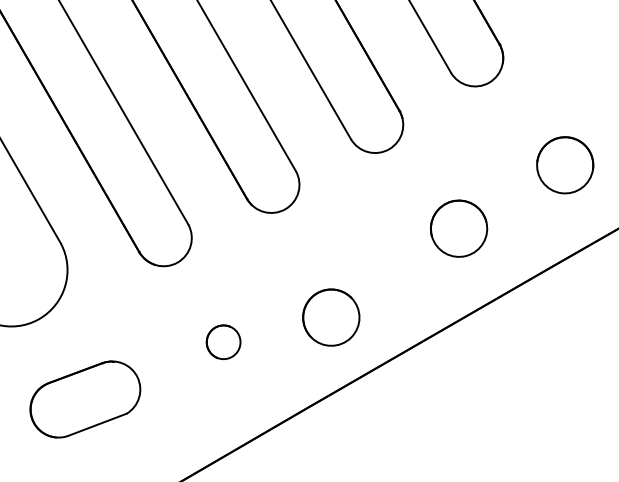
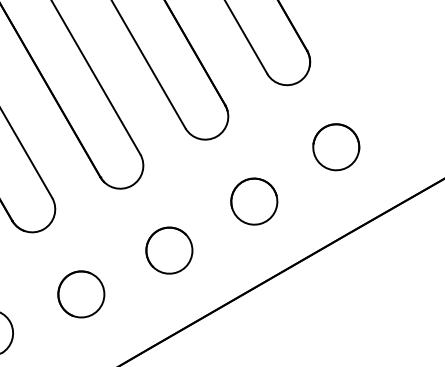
part: (565, 165) -> (336, 147), moved
part: (459, 228) -> (254, 201), moved
part: (331, 317) -> (169, 250), moved
part: (223, 342) -> (81, 294), size x1.67

